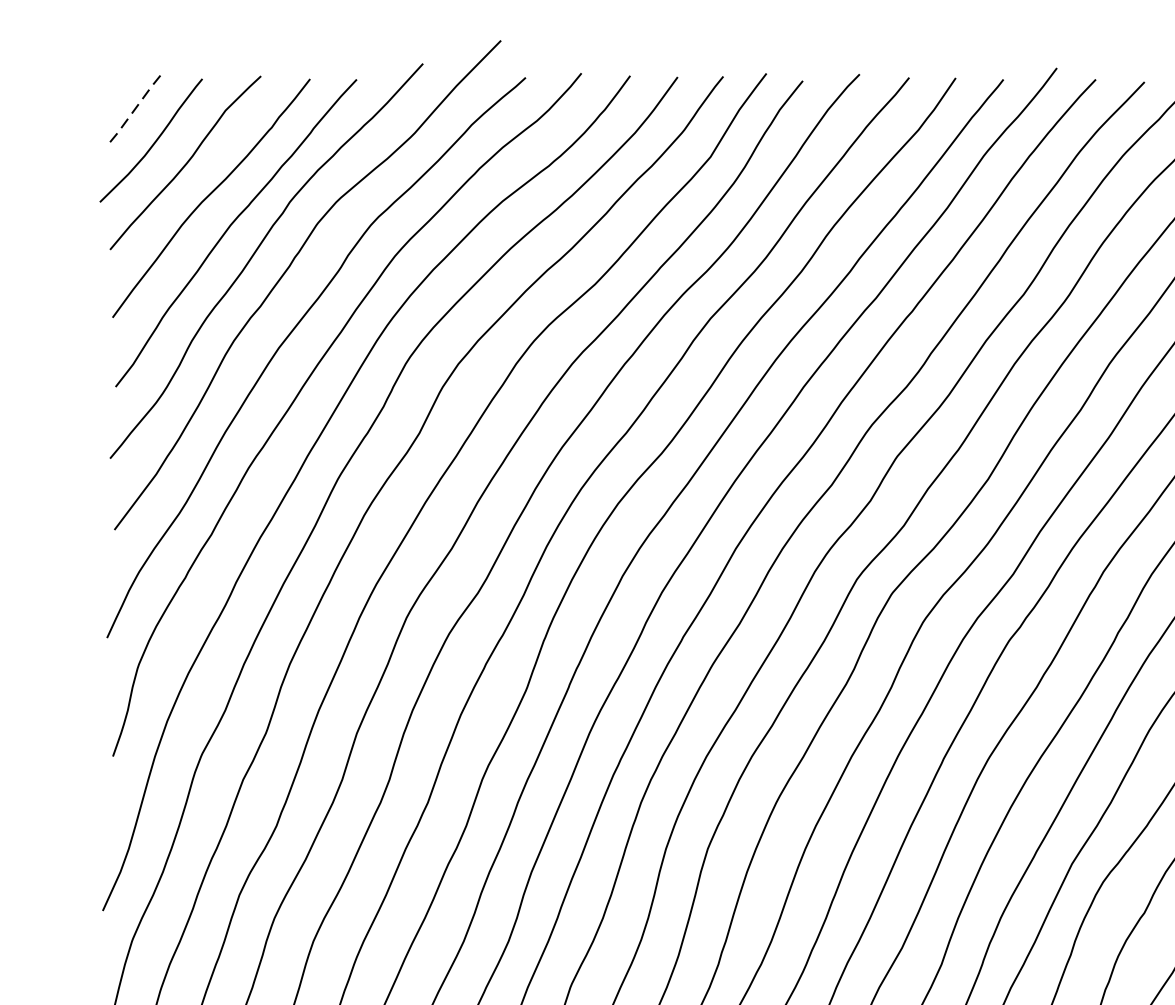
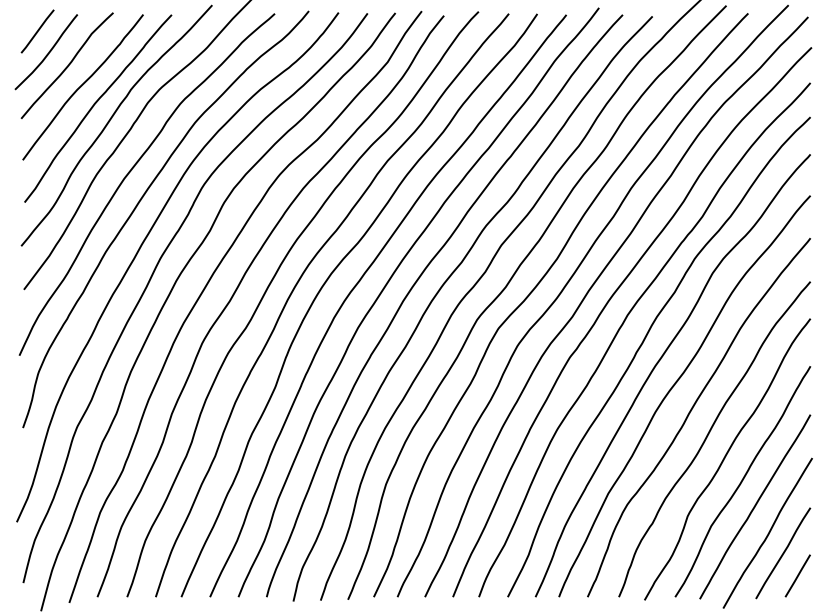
line: (136, 106) -> (37, 31), dashed -> solid

